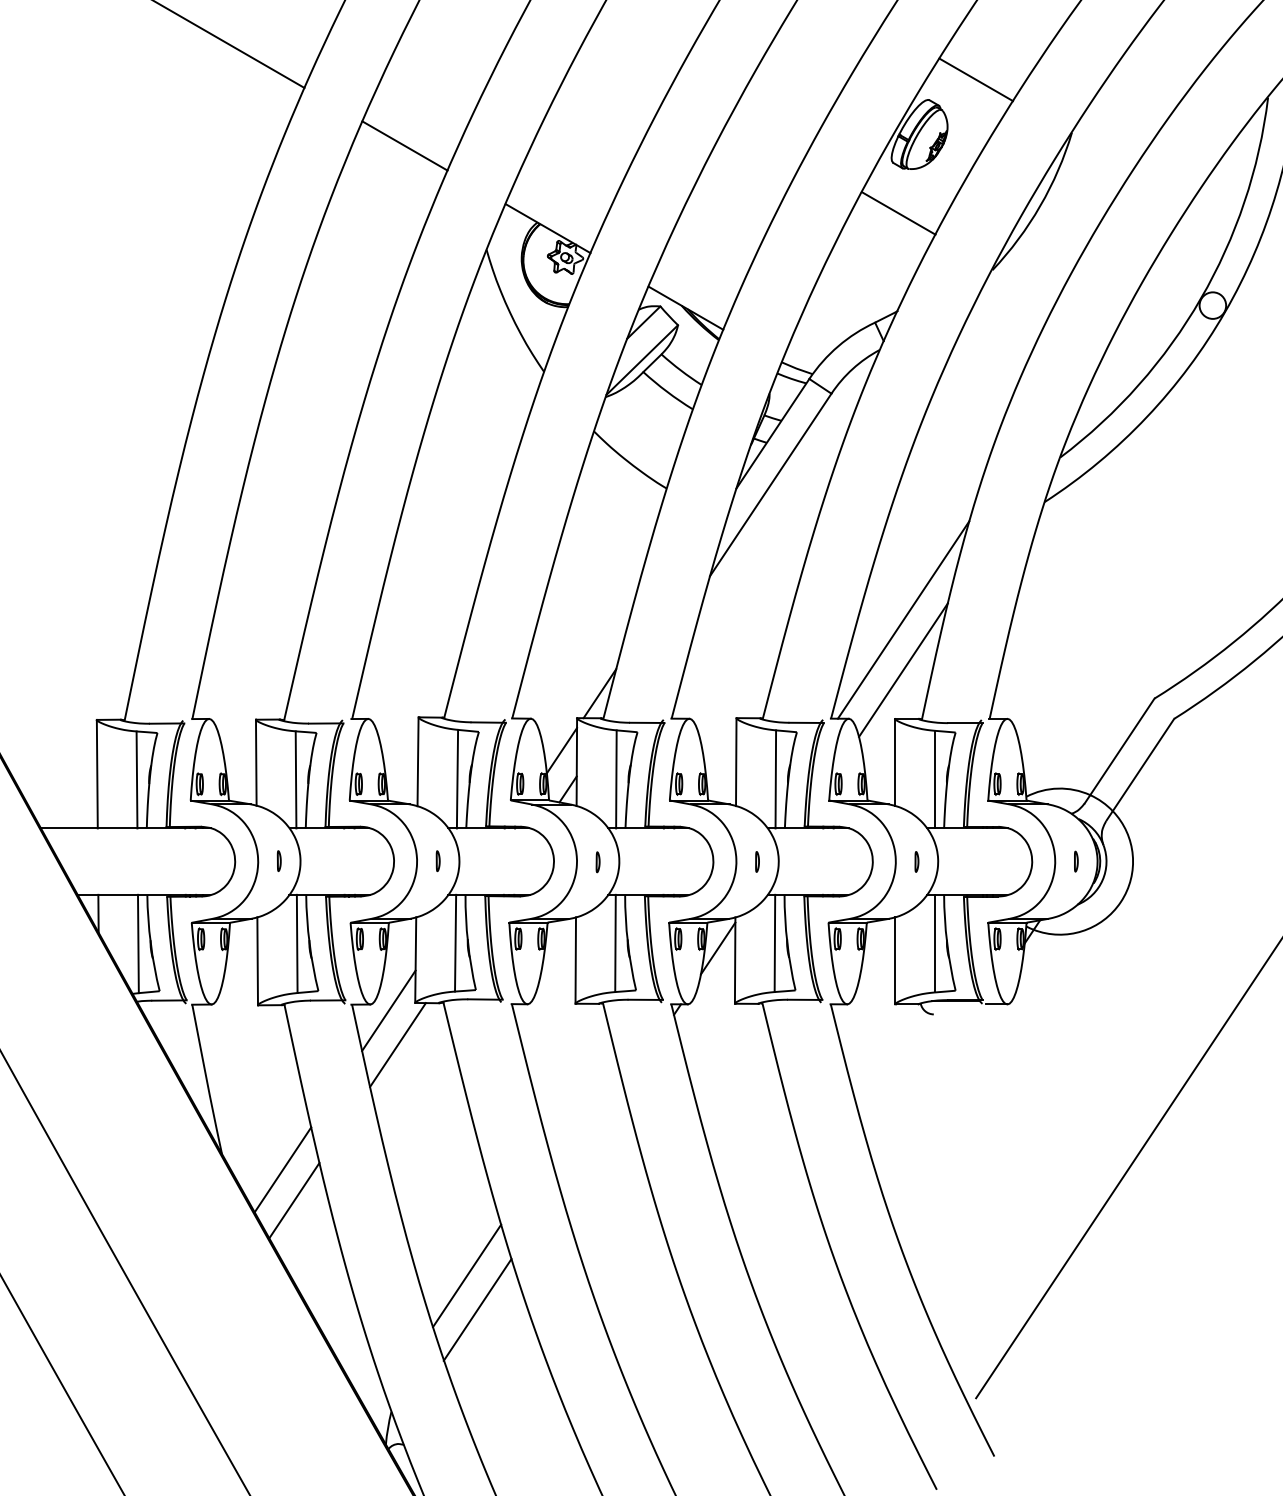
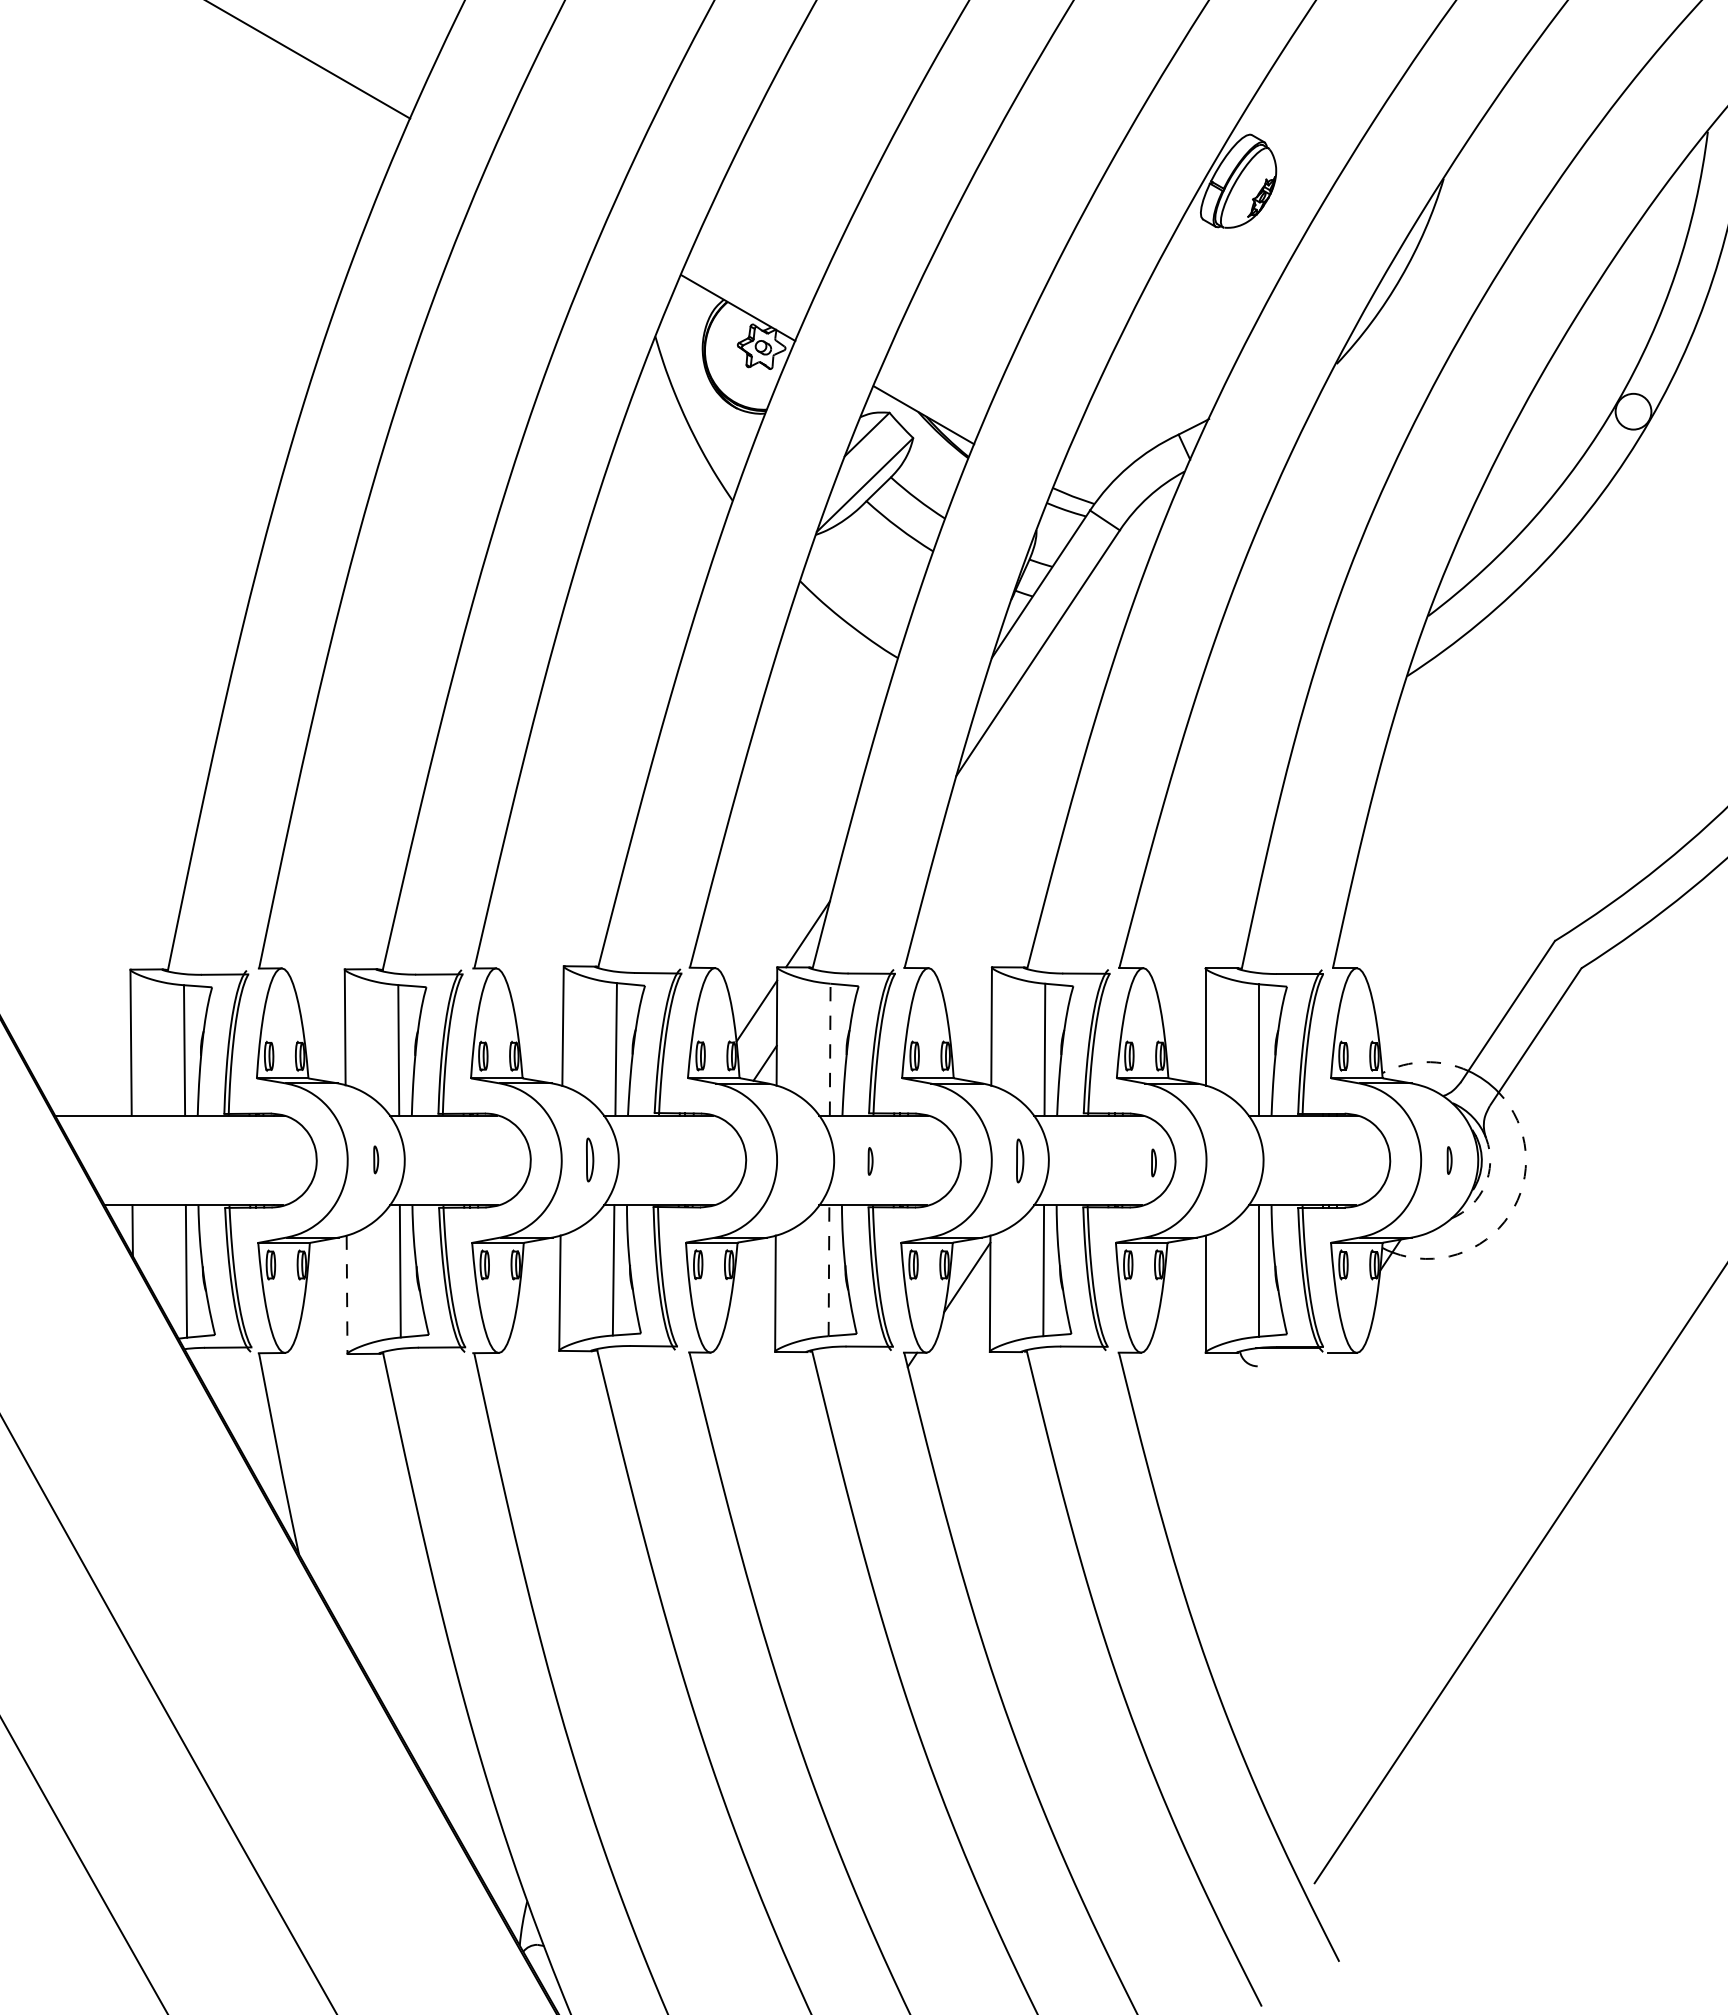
line: (975, 79) -> (1314, 107), removed
line: (405, 145) -> (545, 196), removed
line: (898, 213) -> (1210, 287), removed
line: (903, 620) -> (1216, 835), removed
line: (903, 670) -> (1216, 902), removed
line: (616, 779) -> (830, 1049), solid -> dashed
arc: (1058, 788) -> (1425, 1062), solid -> dashed
part: (438, 860) -> (590, 1159), size x1.6
part: (757, 861) -> (1020, 1160), size x1.6
part: (916, 861) -> (1153, 1162), moved
part: (598, 862) -> (870, 1161), moved
arc: (1102, 880) -> (1485, 1185), solid -> dashed
arc: (1120, 902) -> (1509, 1215), solid -> dashed
line: (615, 943) -> (829, 1270), solid -> dashed
line: (257, 961) -> (347, 1295), solid -> dashed
line: (388, 1010) -> (523, 1361), removed
line: (397, 1045) -> (535, 1407), removed
line: (283, 1169) -> (381, 1575), removed
line: (294, 1200) -> (396, 1616), removed
line: (467, 1275) -> (629, 1718), removed
line: (477, 1309) -> (642, 1763), removed

